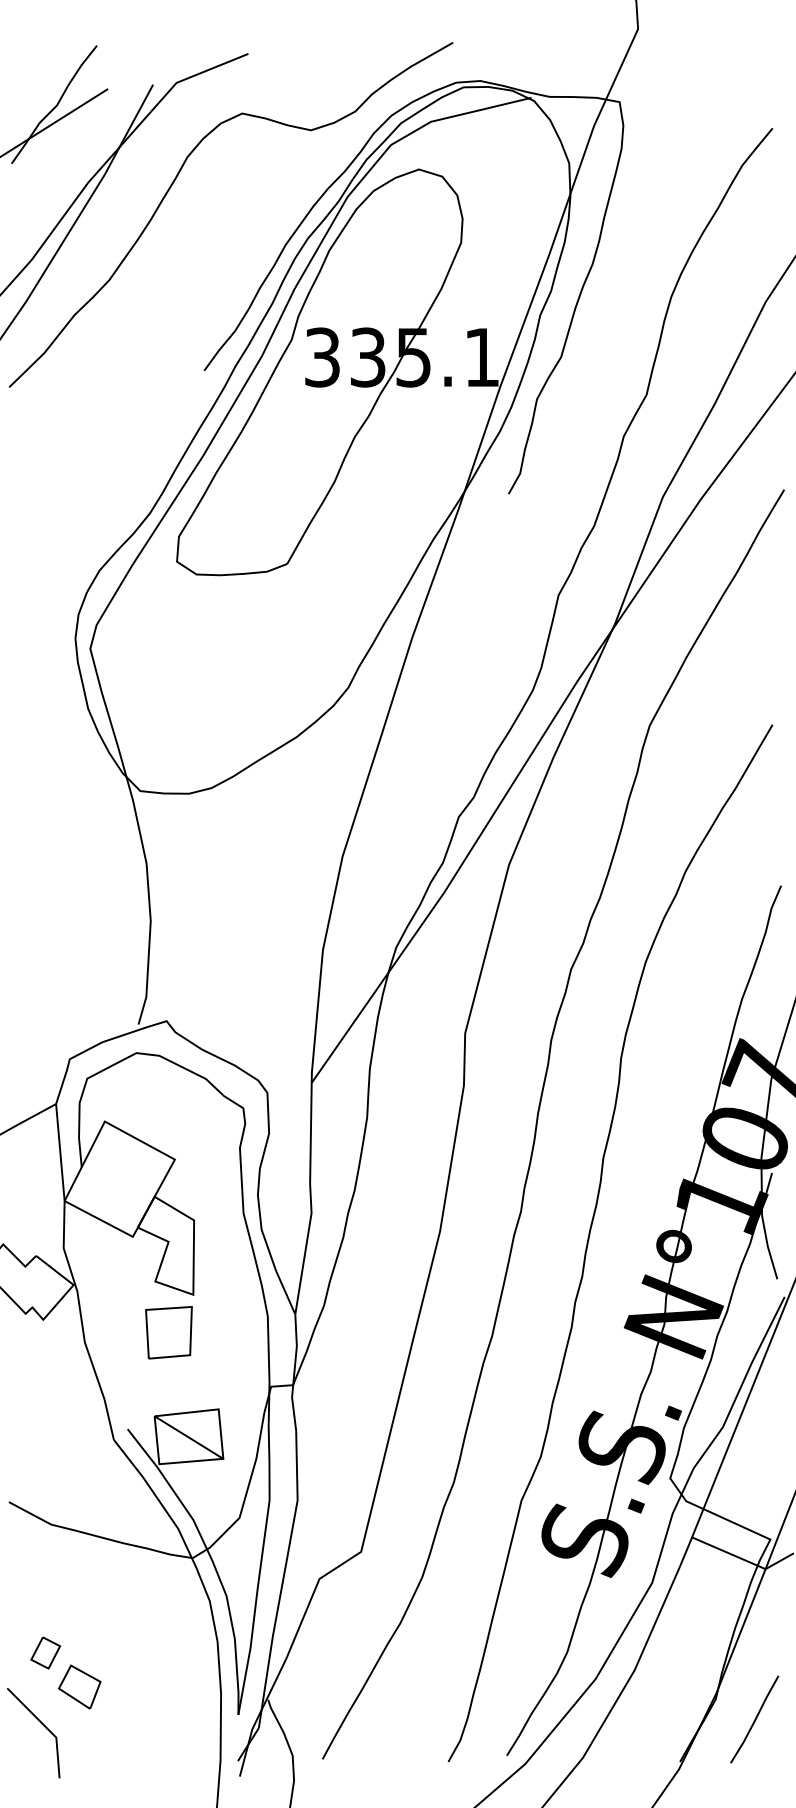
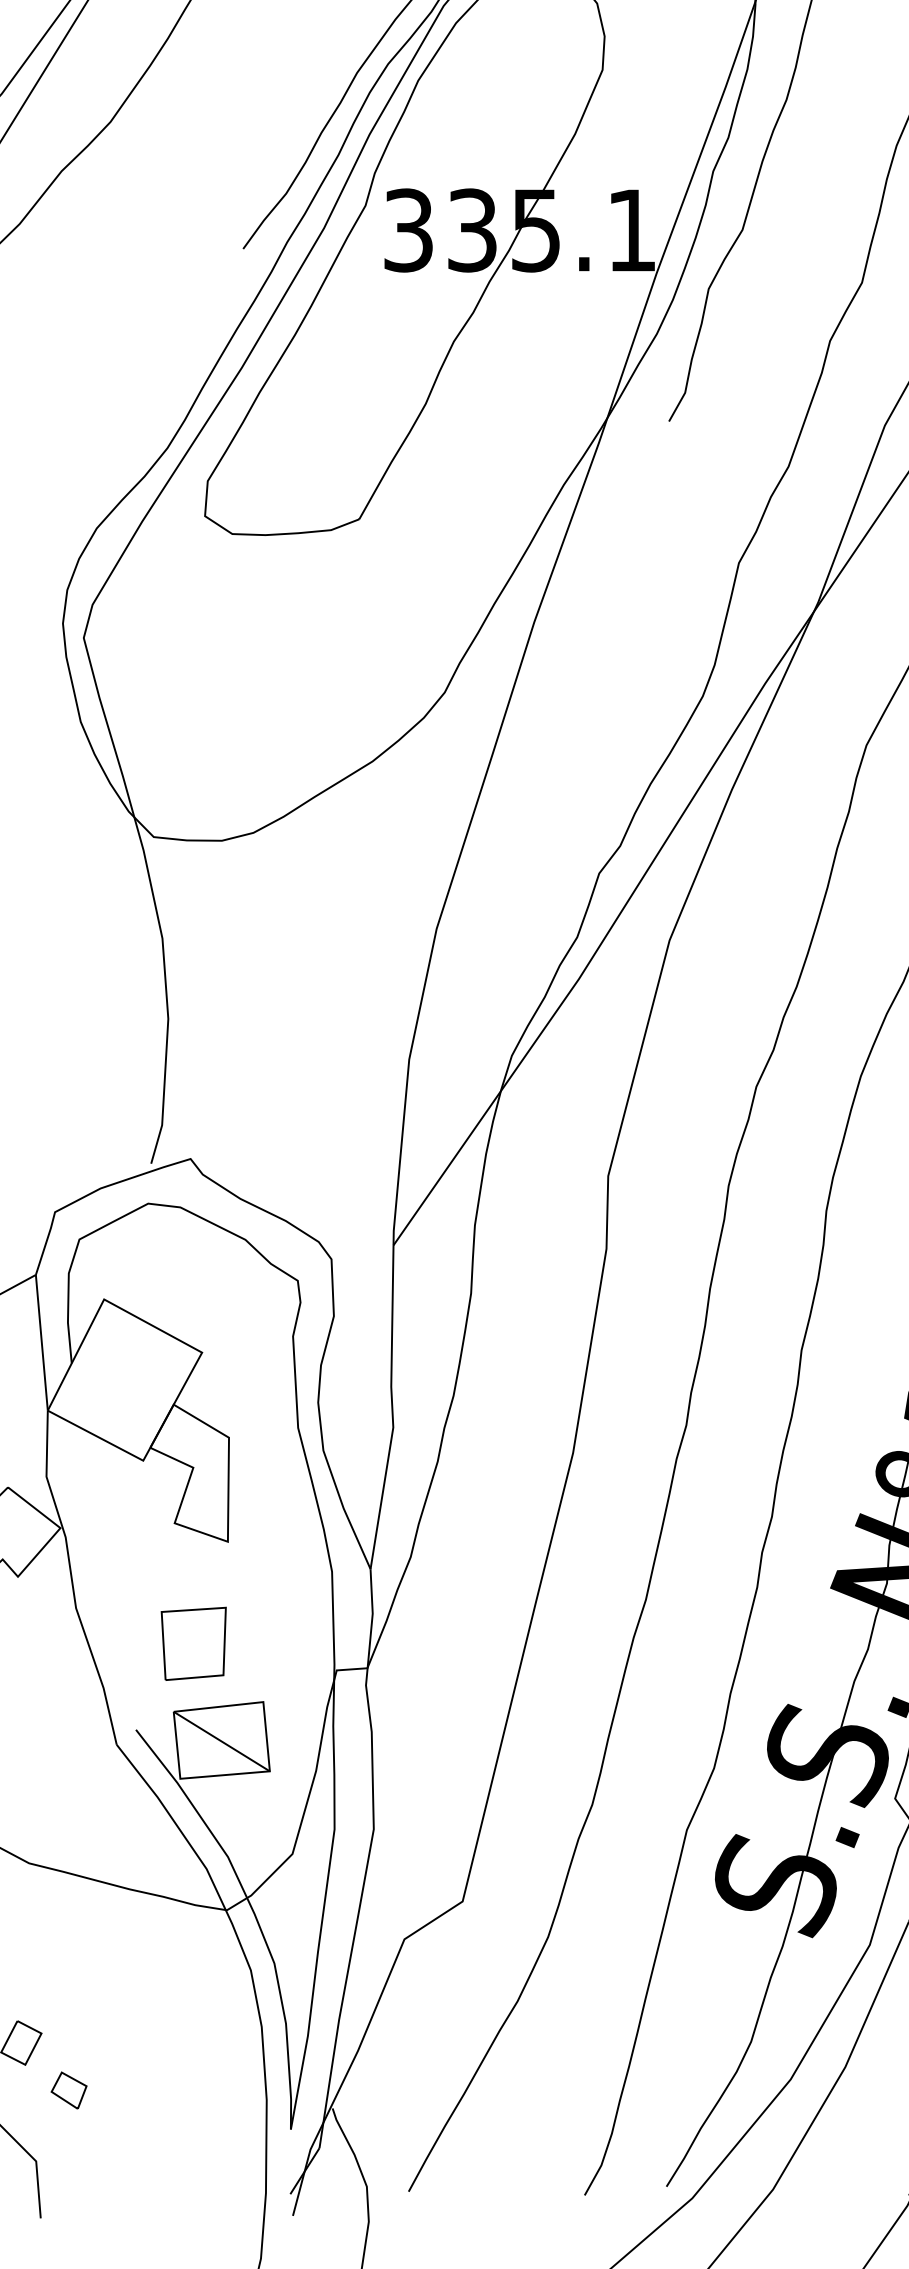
part: (168, 1332) -> (193, 1643), moved
part: (79, 1686) -> (68, 2089), size x0.6

